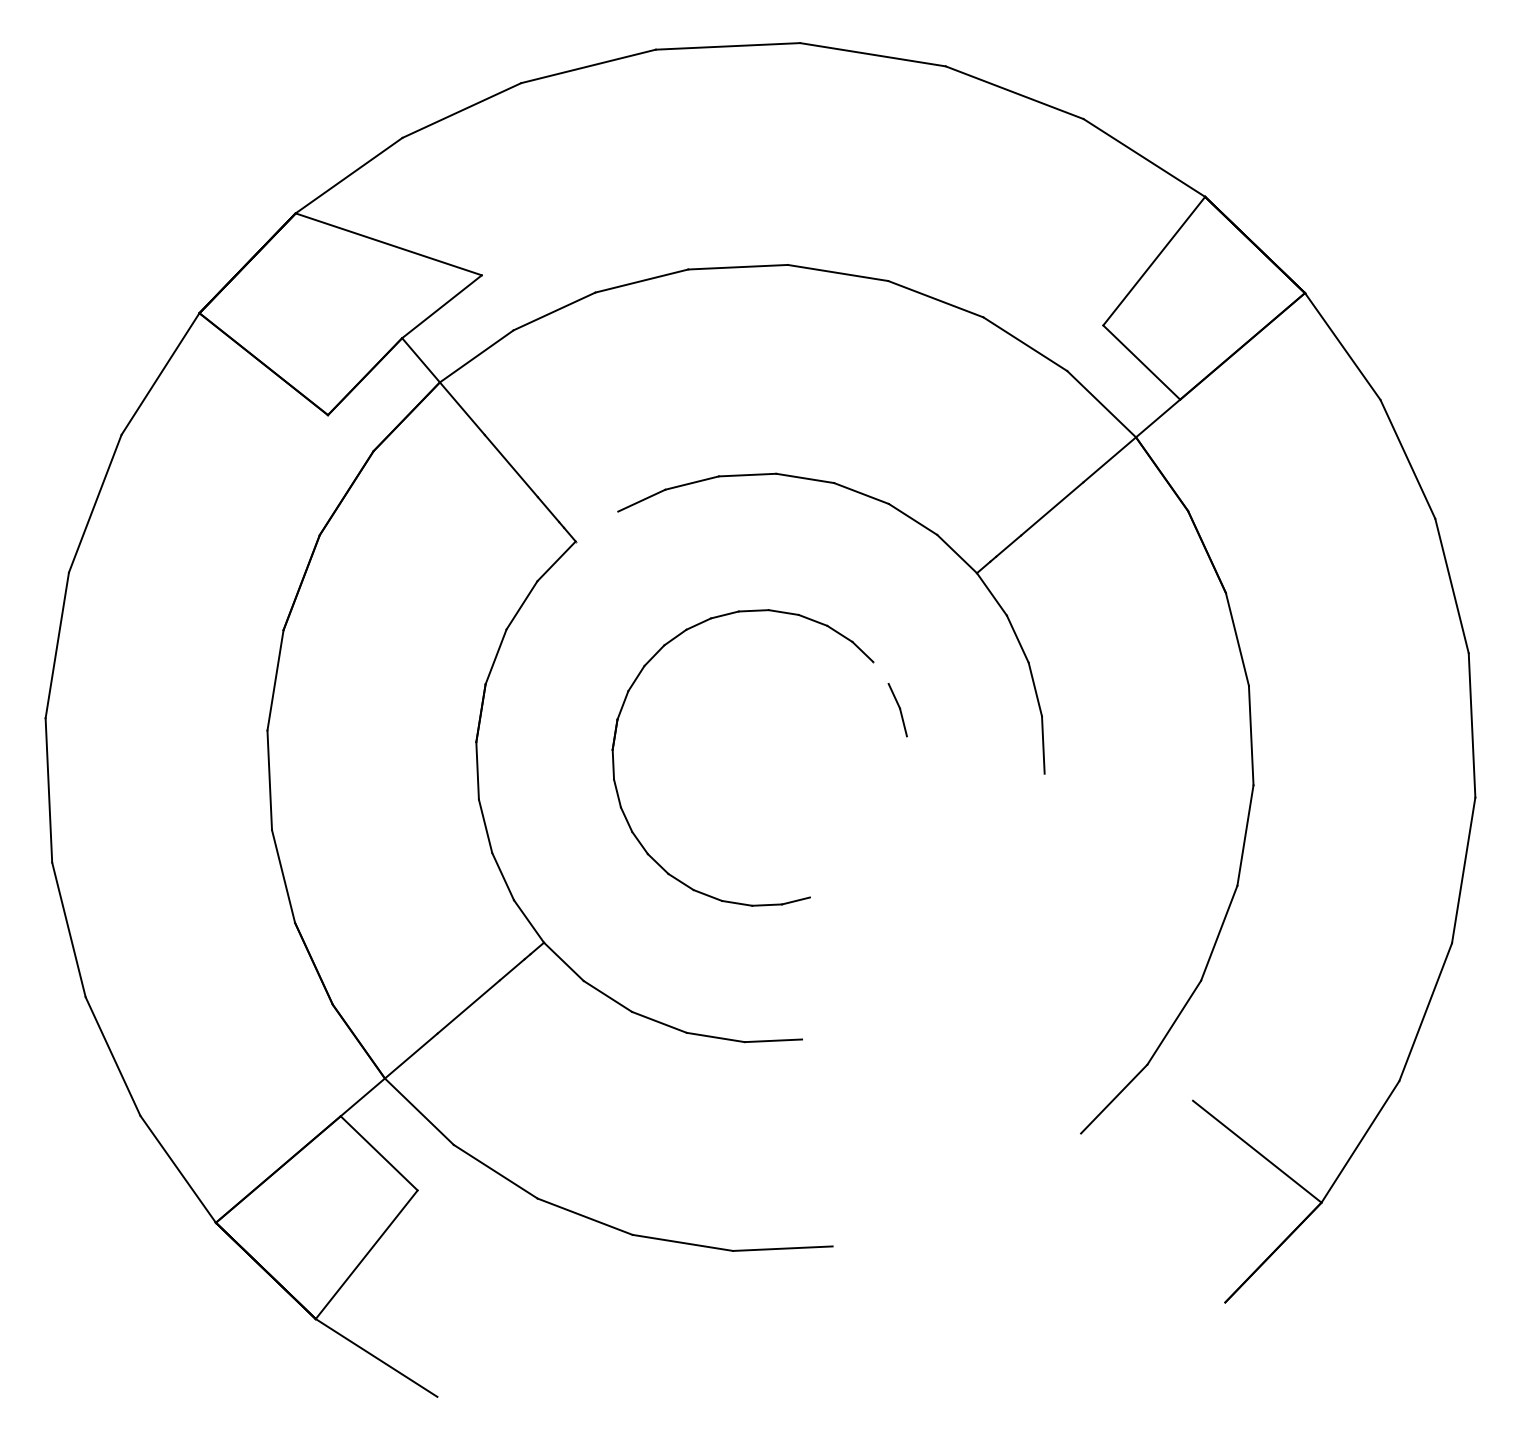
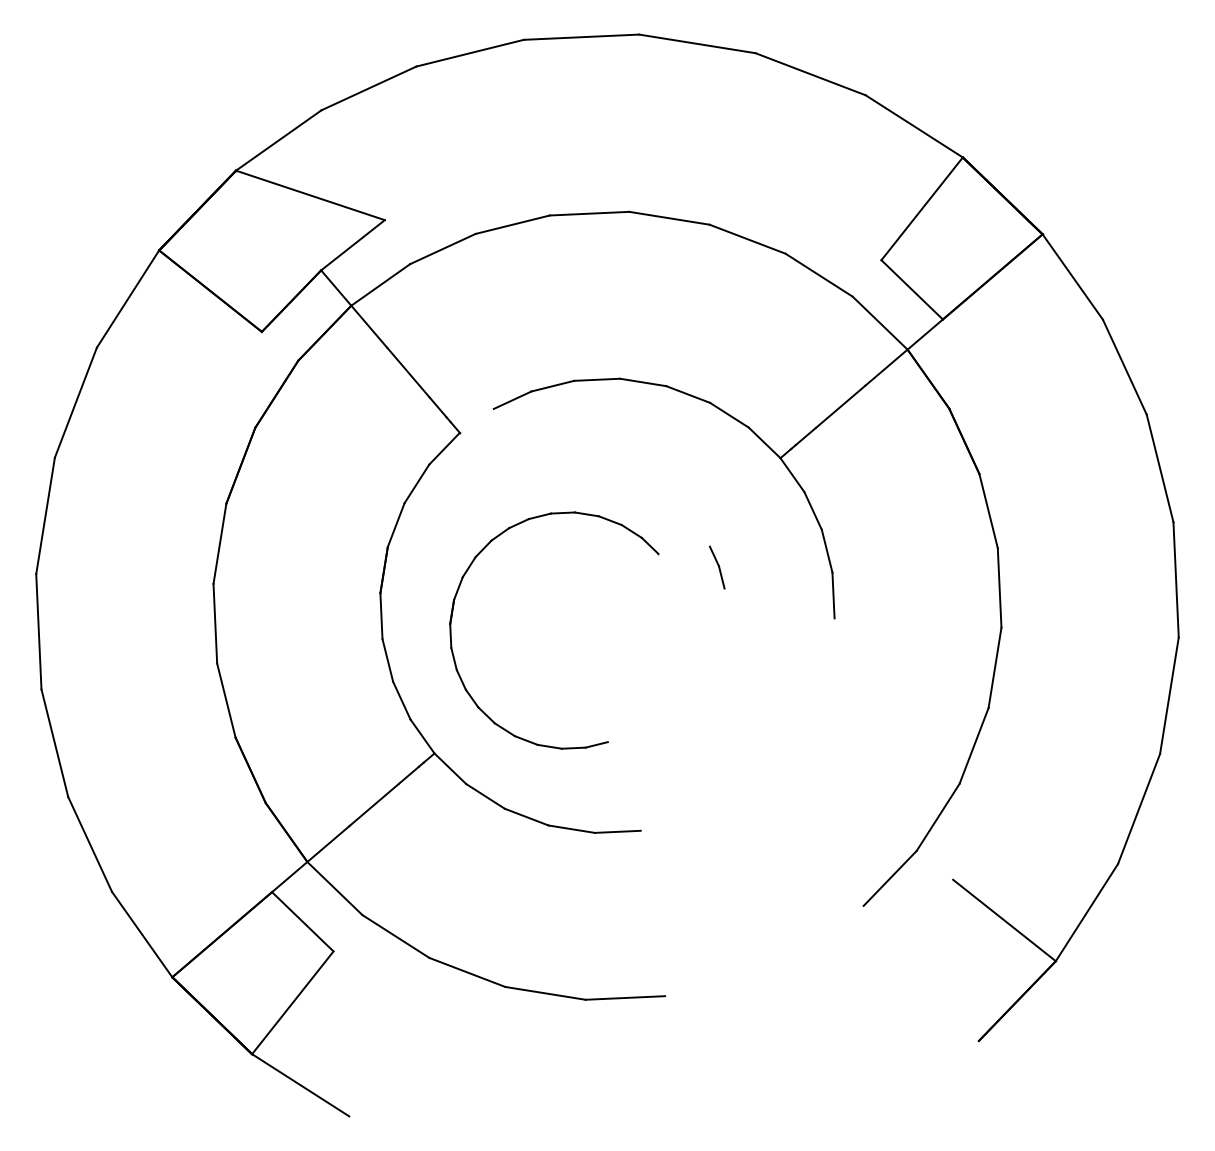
part: (614, 760) -> (451, 632), moved

